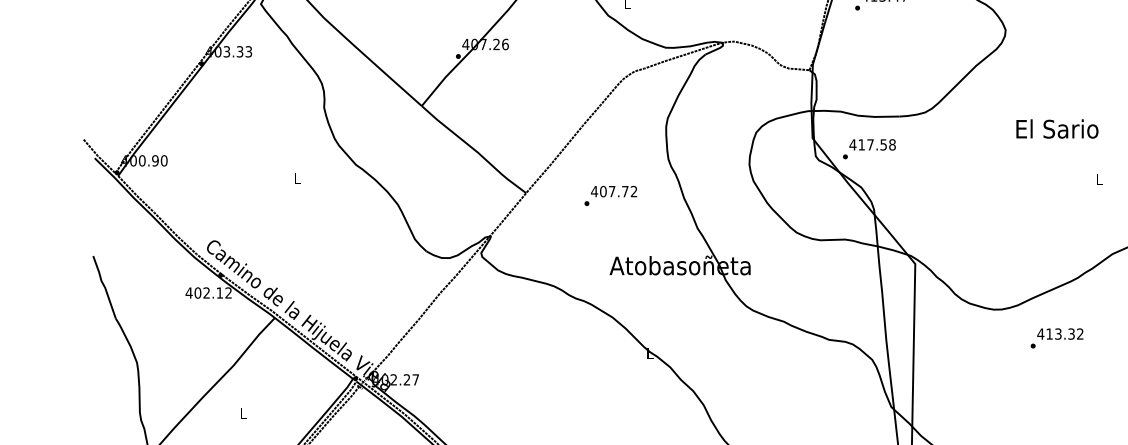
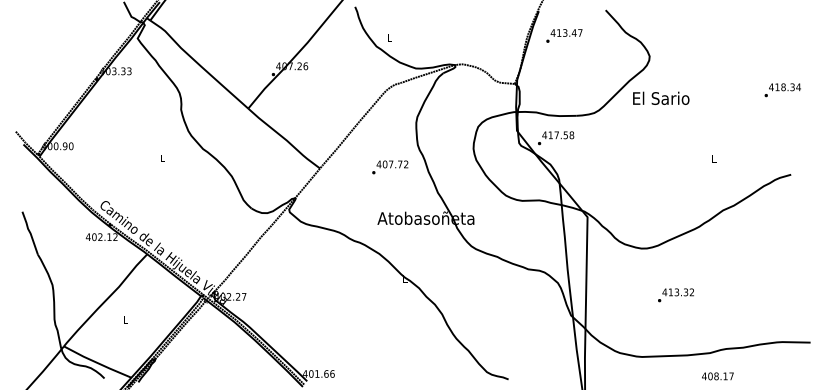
text: (1057, 127) -> (661, 97), moved
text: (611, 196) -> (390, 167), moved
text: (1056, 338) -> (675, 295), moved

